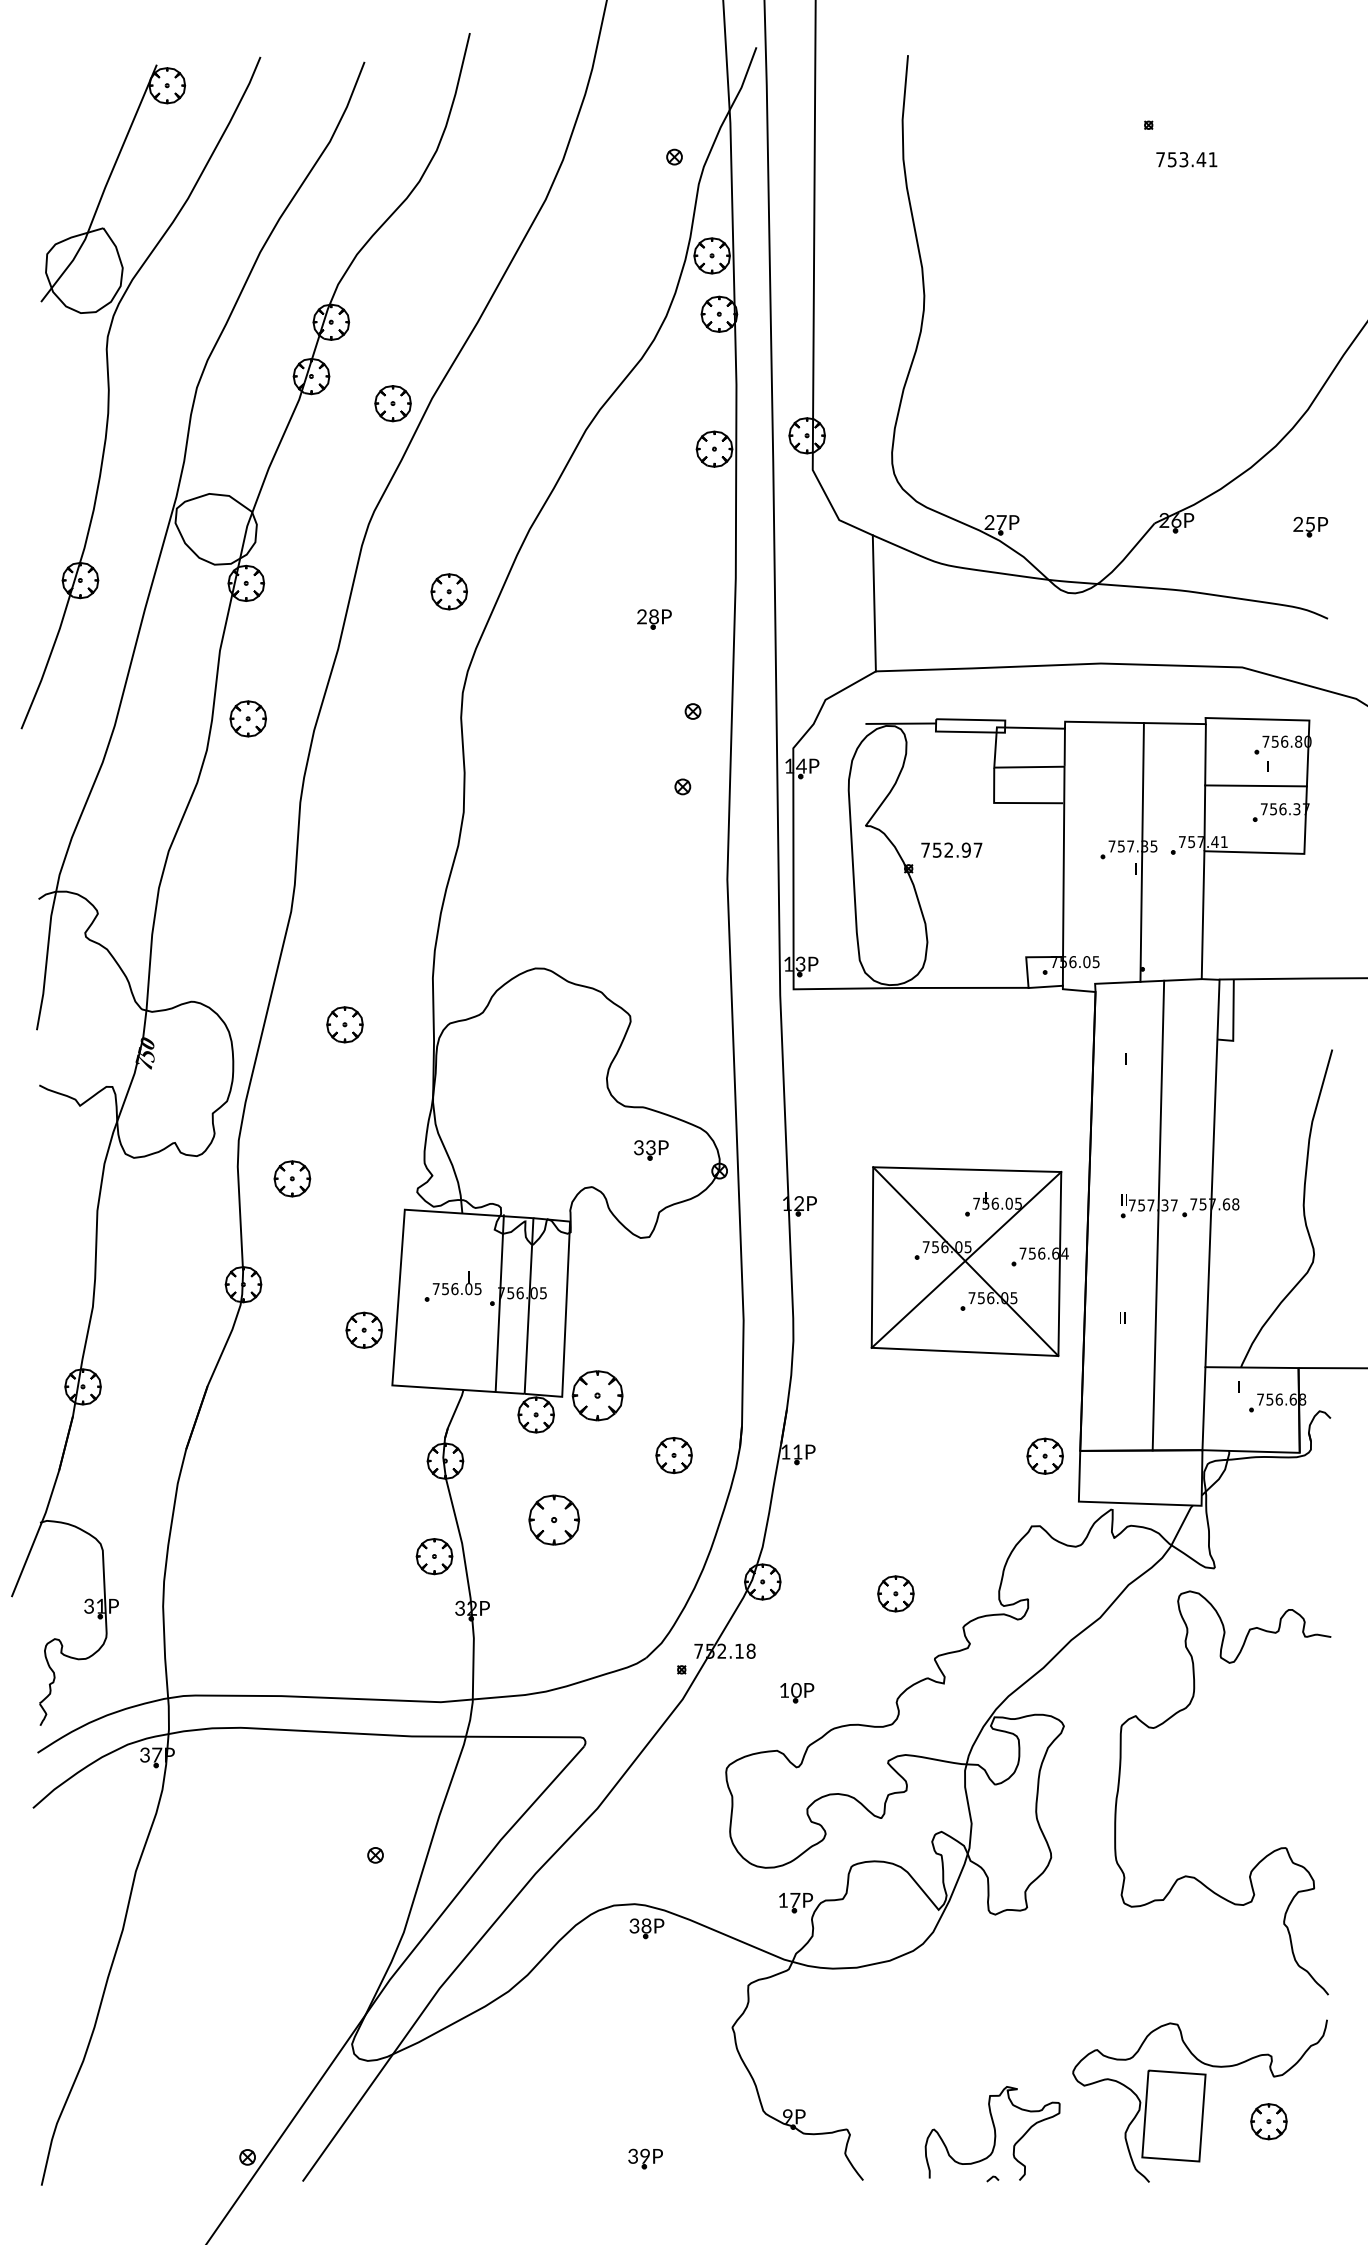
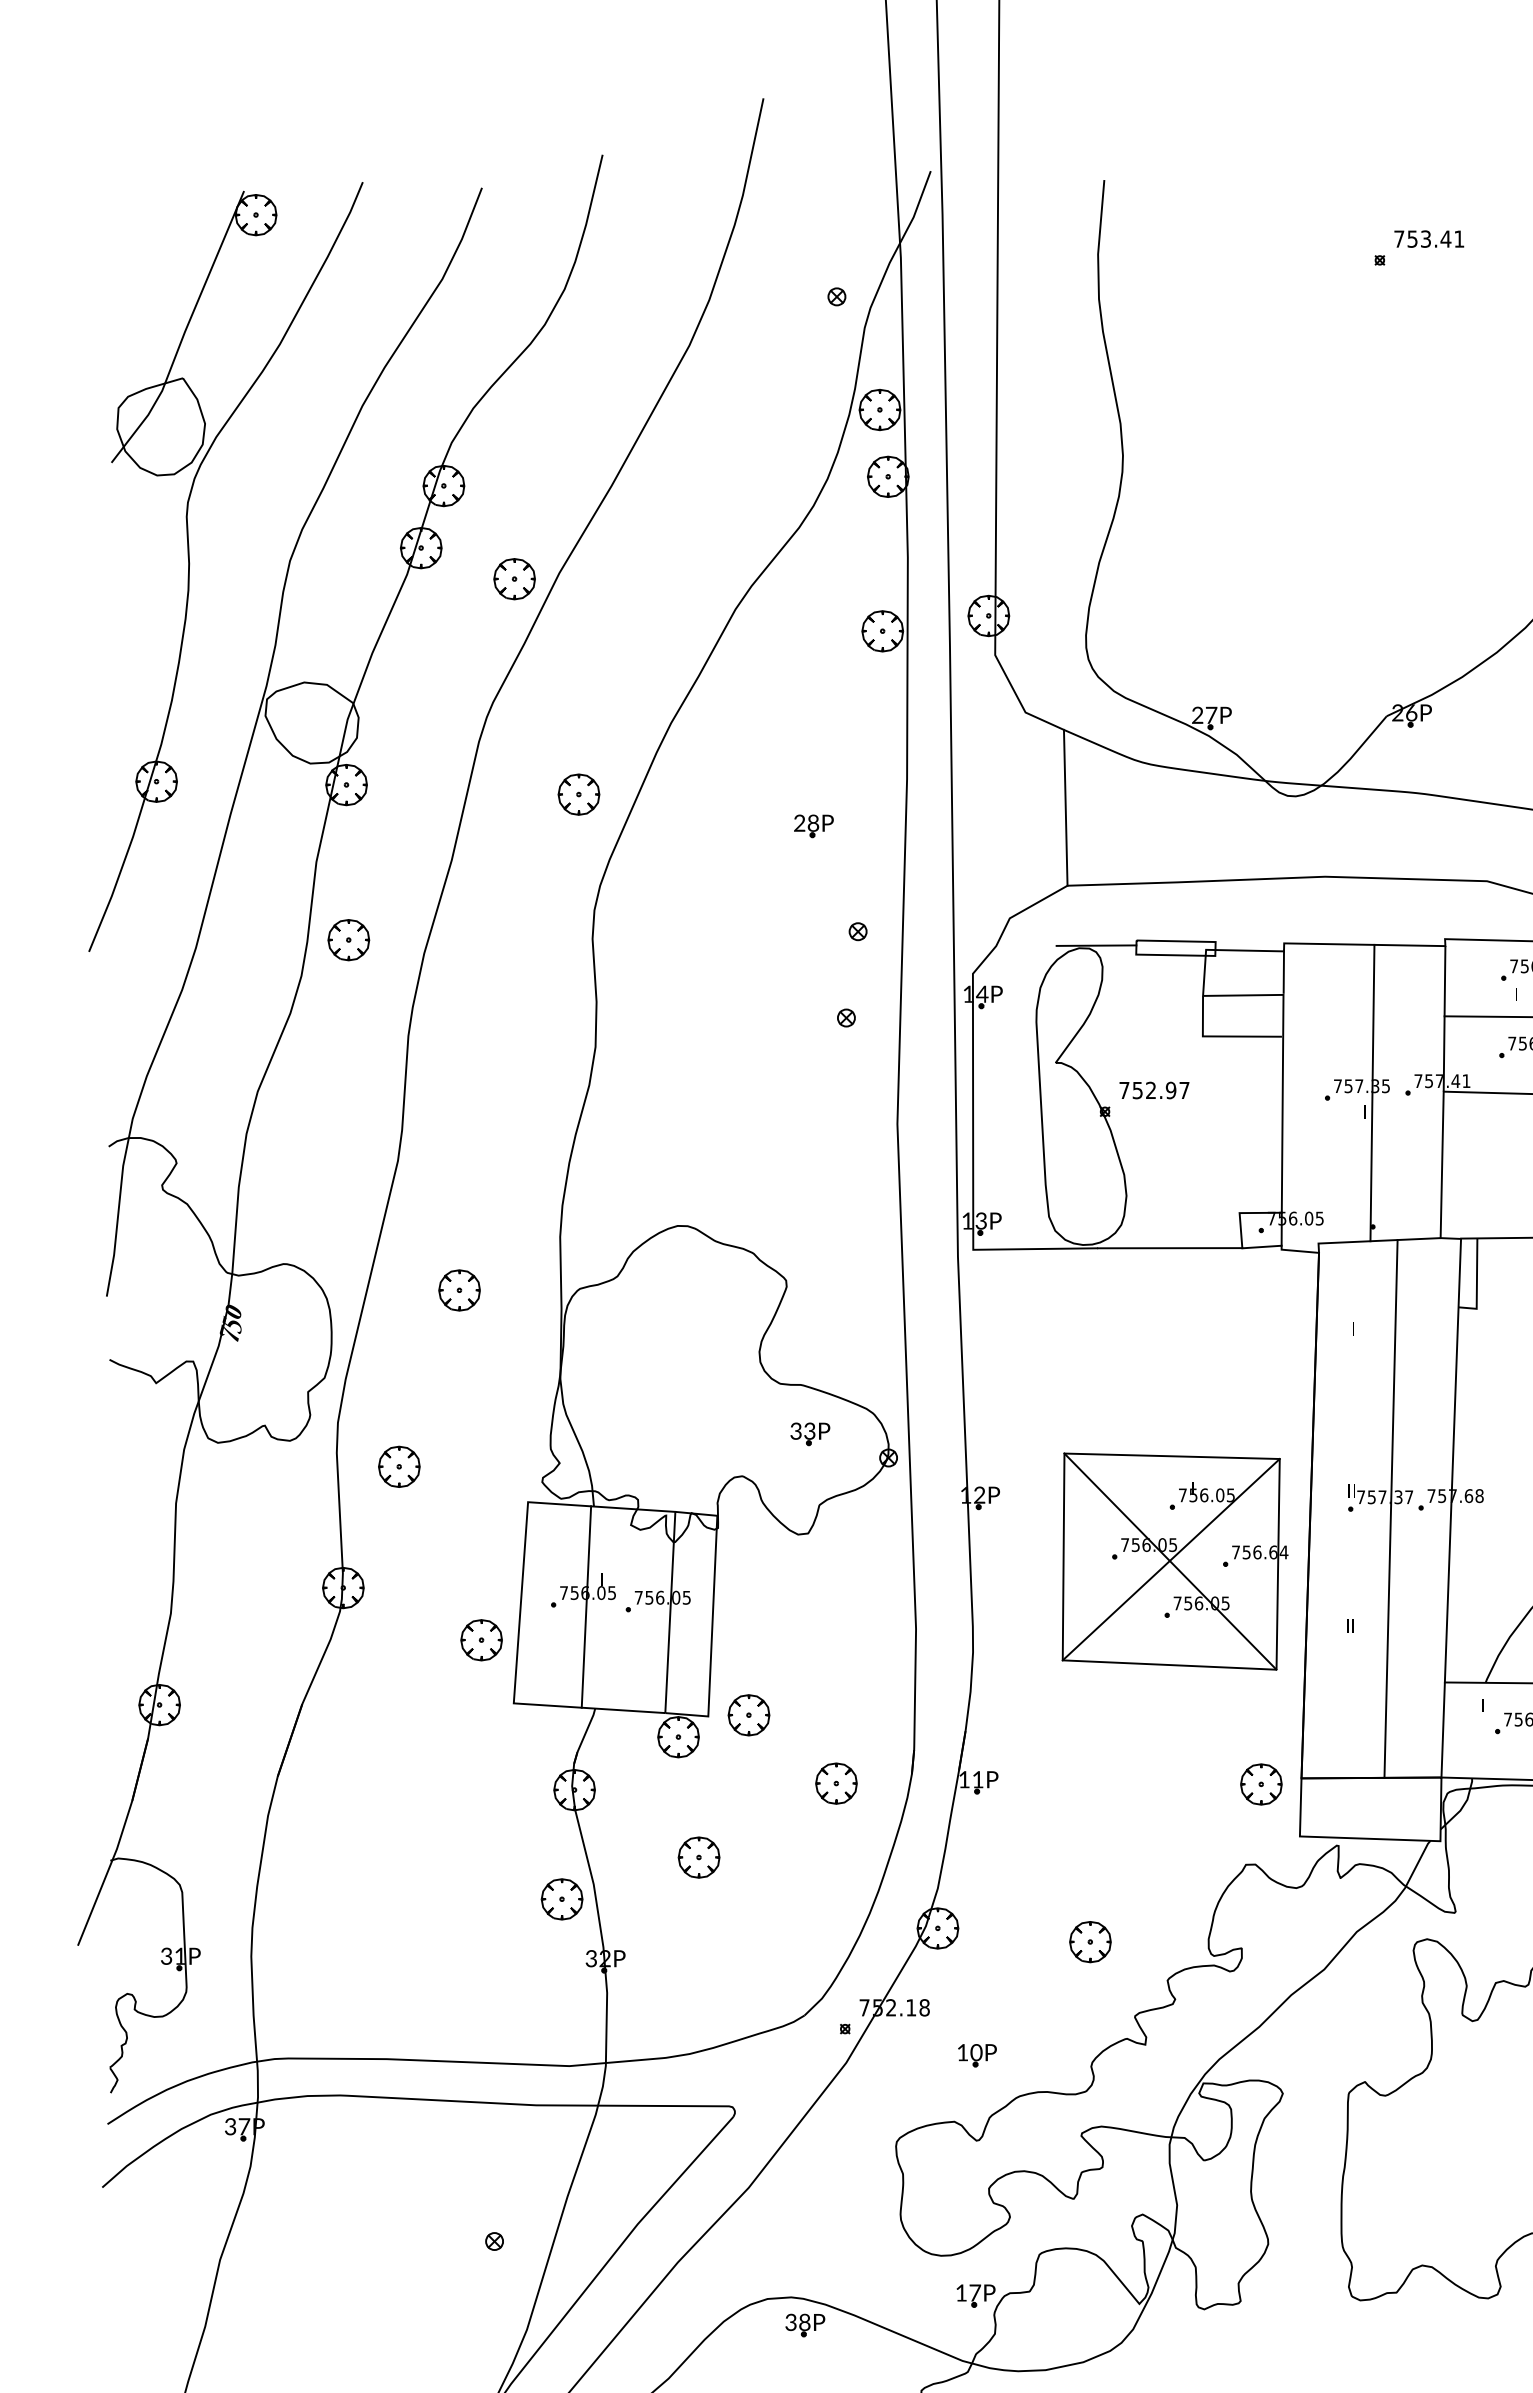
text: (1186, 159) -> (1428, 238), moved
line: (499, 1303) -> (586, 1607), moved
part: (597, 1395) -> (748, 1714), size x0.71
part: (553, 1519) -> (698, 1856), size x0.71

